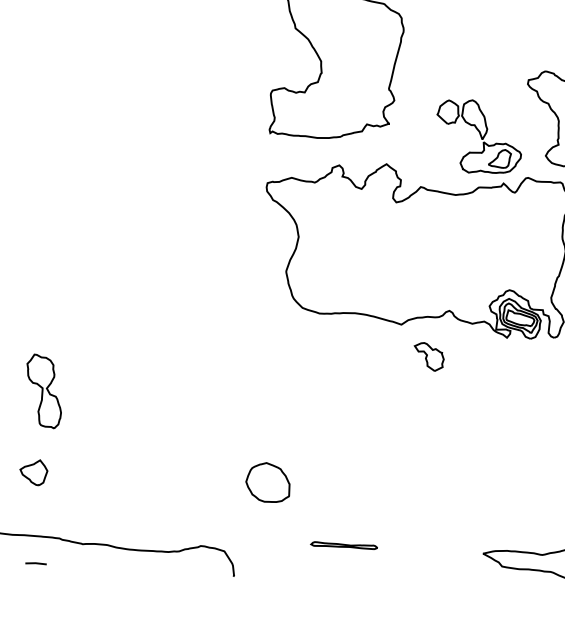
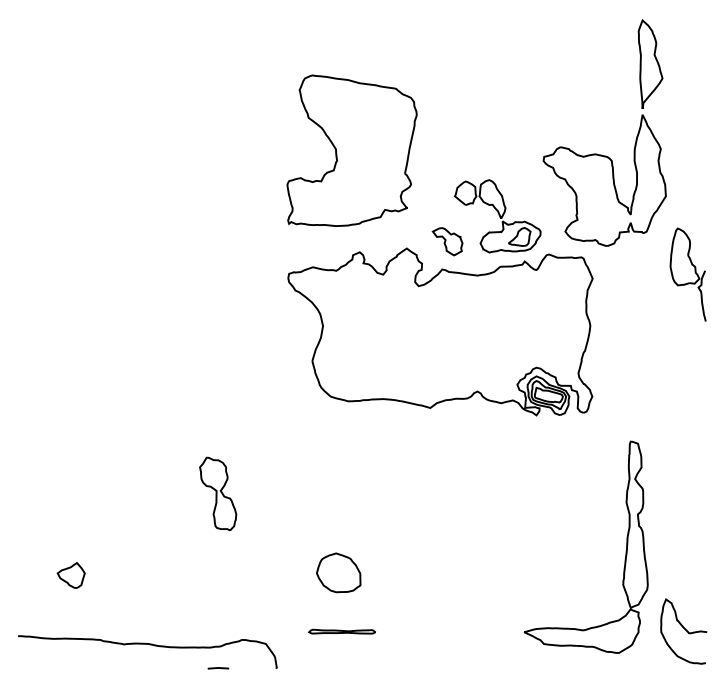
part: (428, 356) -> (447, 241), moved
part: (44, 390) -> (218, 493), moved
part: (267, 482) -> (338, 572), moved
part: (343, 545) -> (341, 631), moved
line: (36, 563) -> (218, 668), moved

